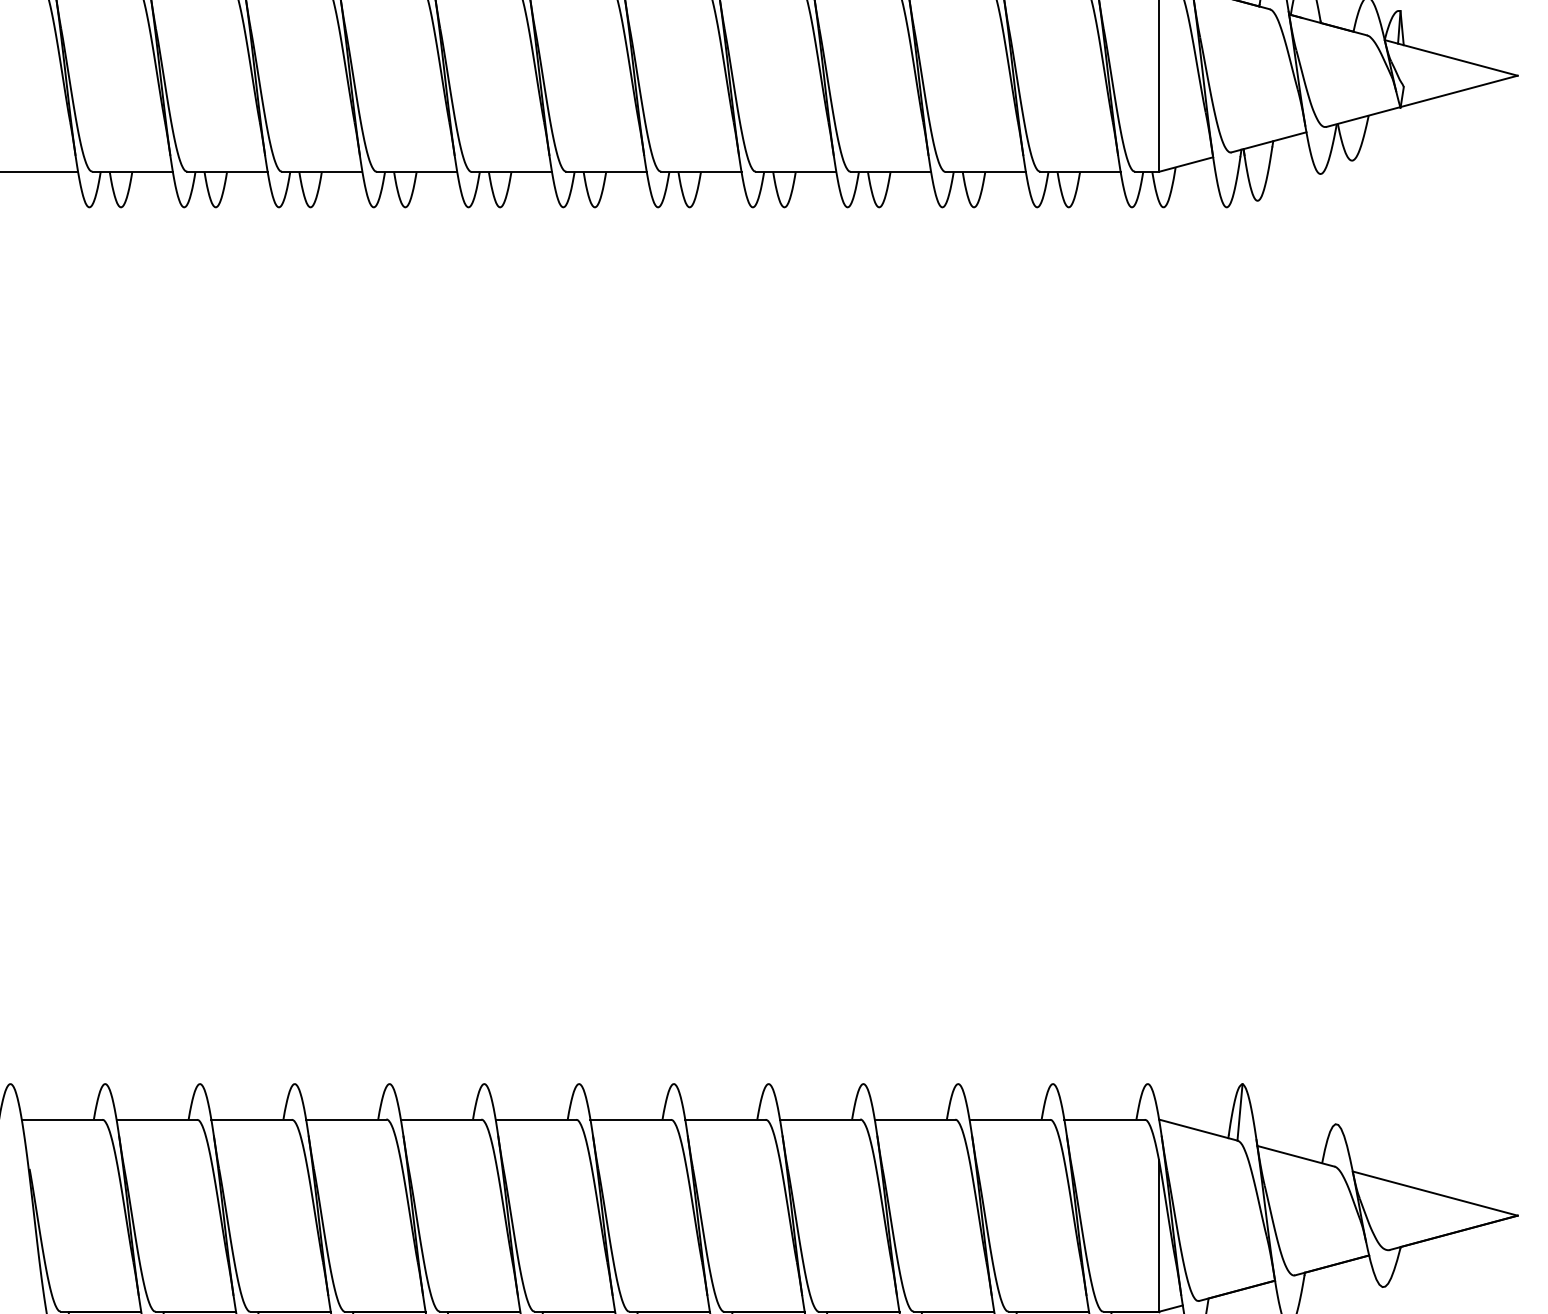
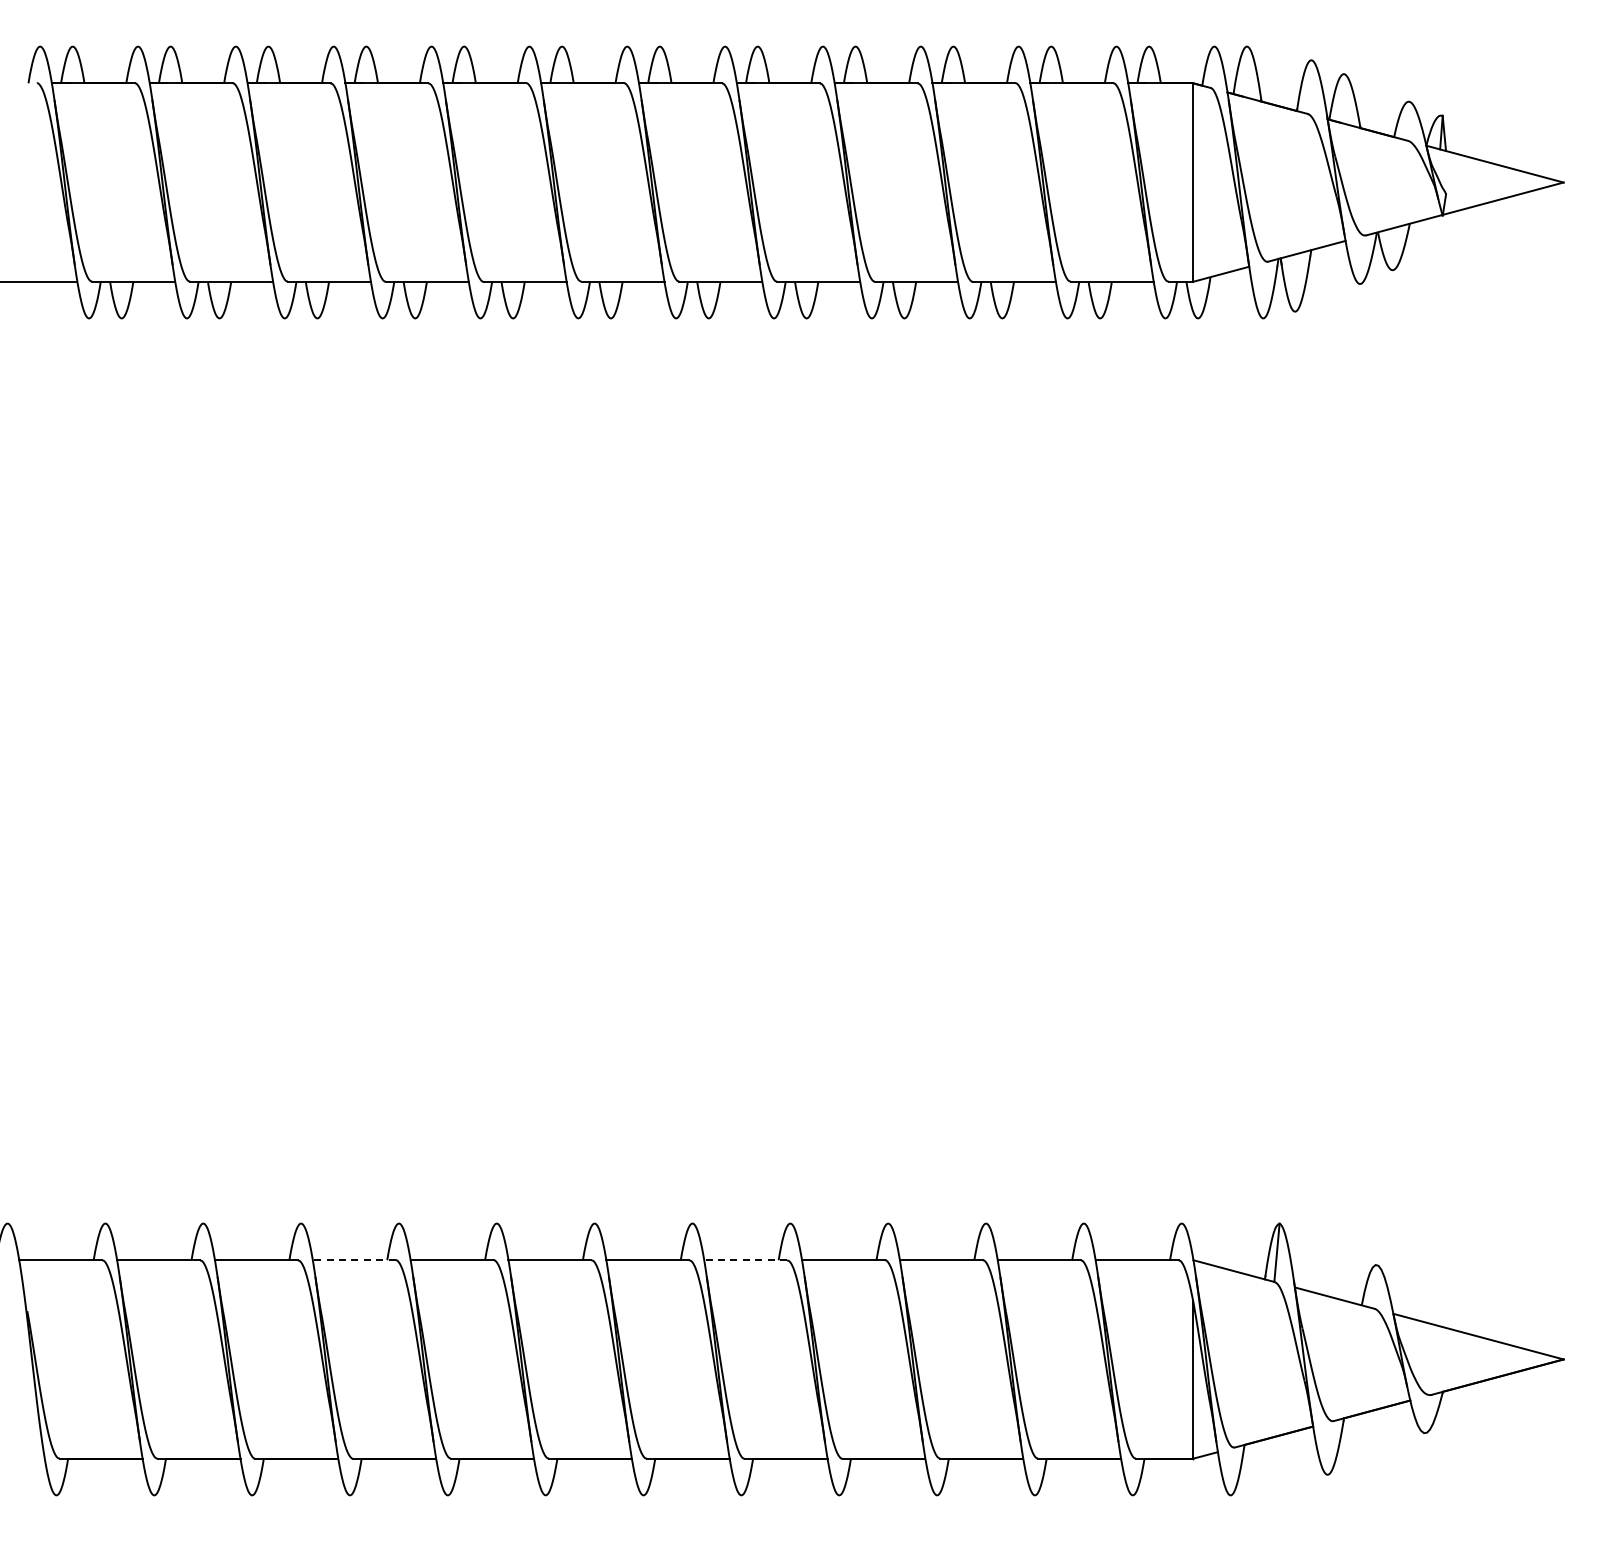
line: (345, 1119) -> (353, 1260), solid -> dashed
line: (725, 1119) -> (745, 1260), solid -> dashed

